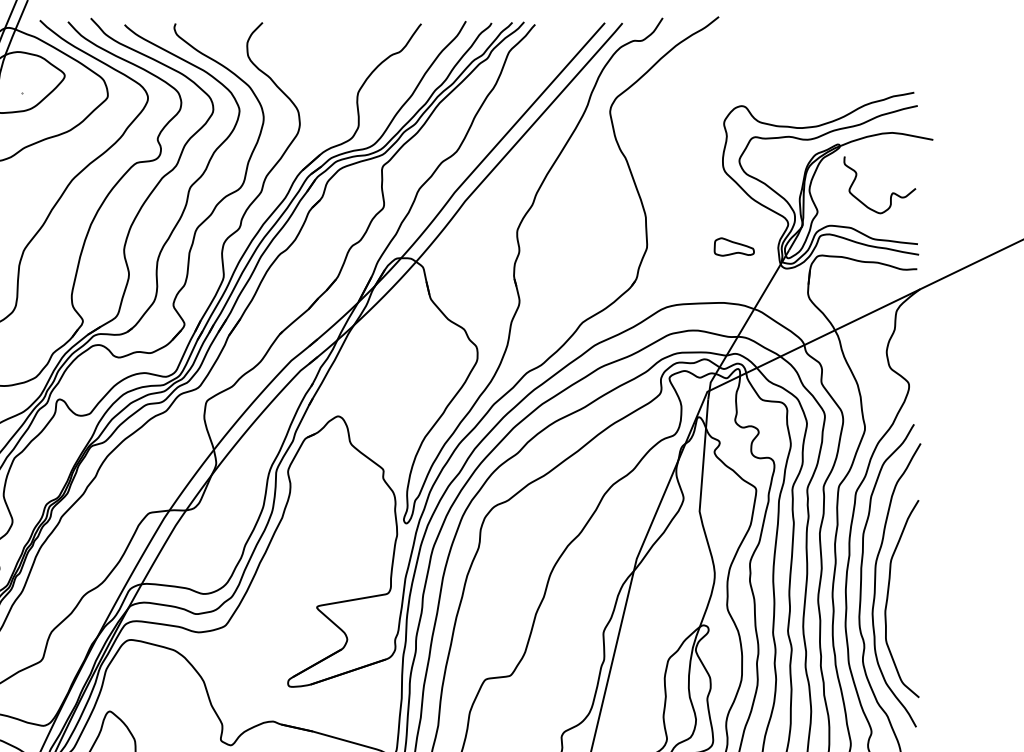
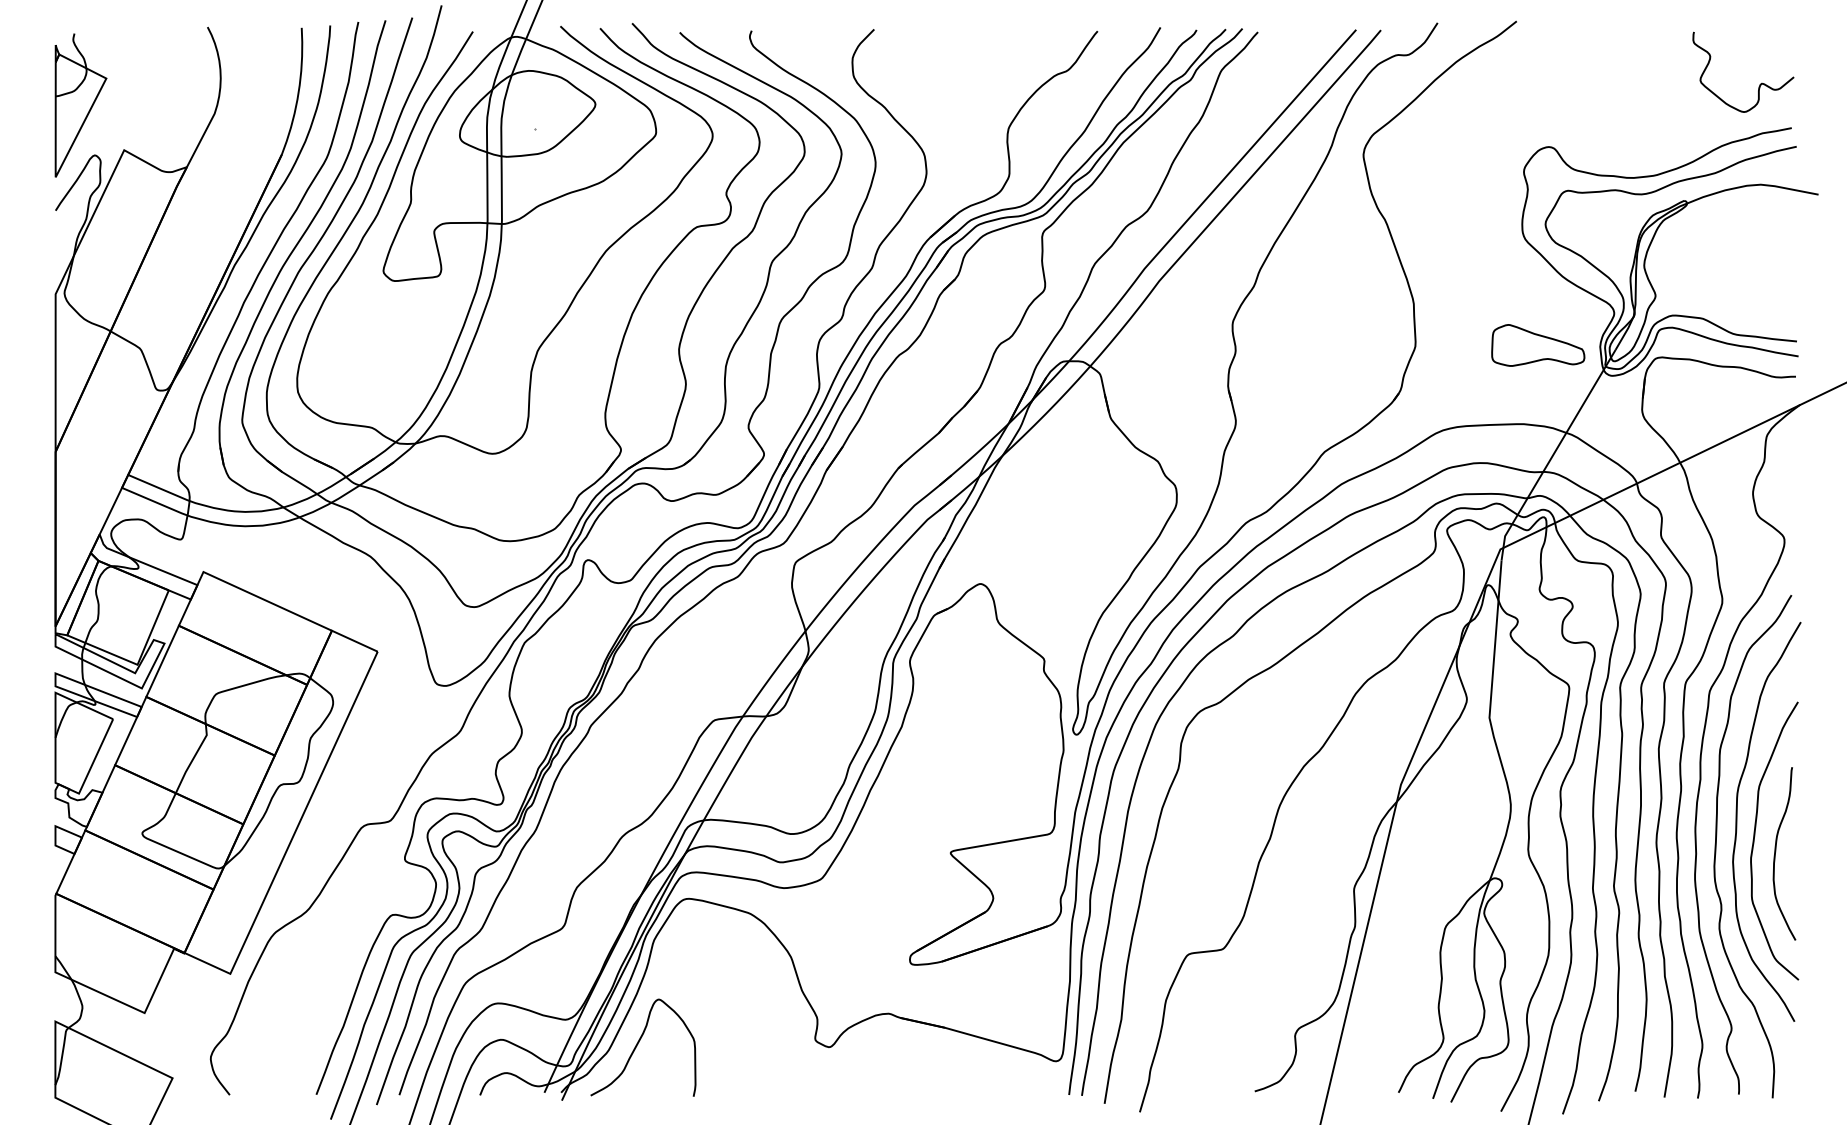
curve: (891, 193) -> (1759, 84), moved
part: (734, 247) -> (1538, 345), size x1.67
curve: (903, 606) -> (1776, 851), added

